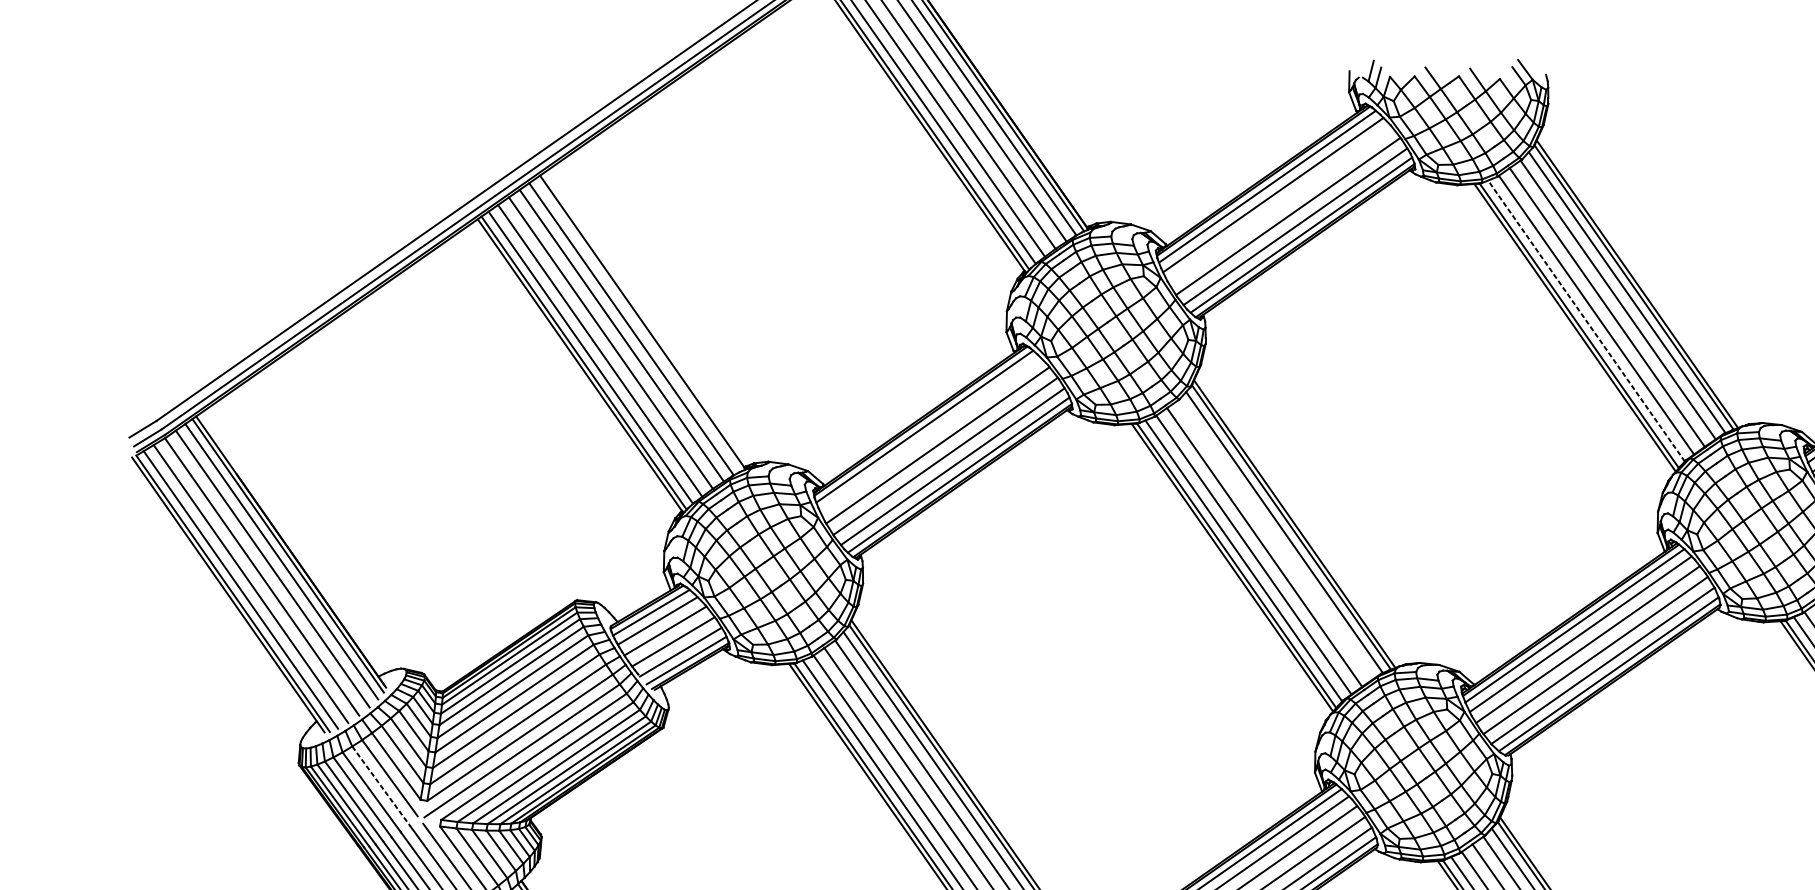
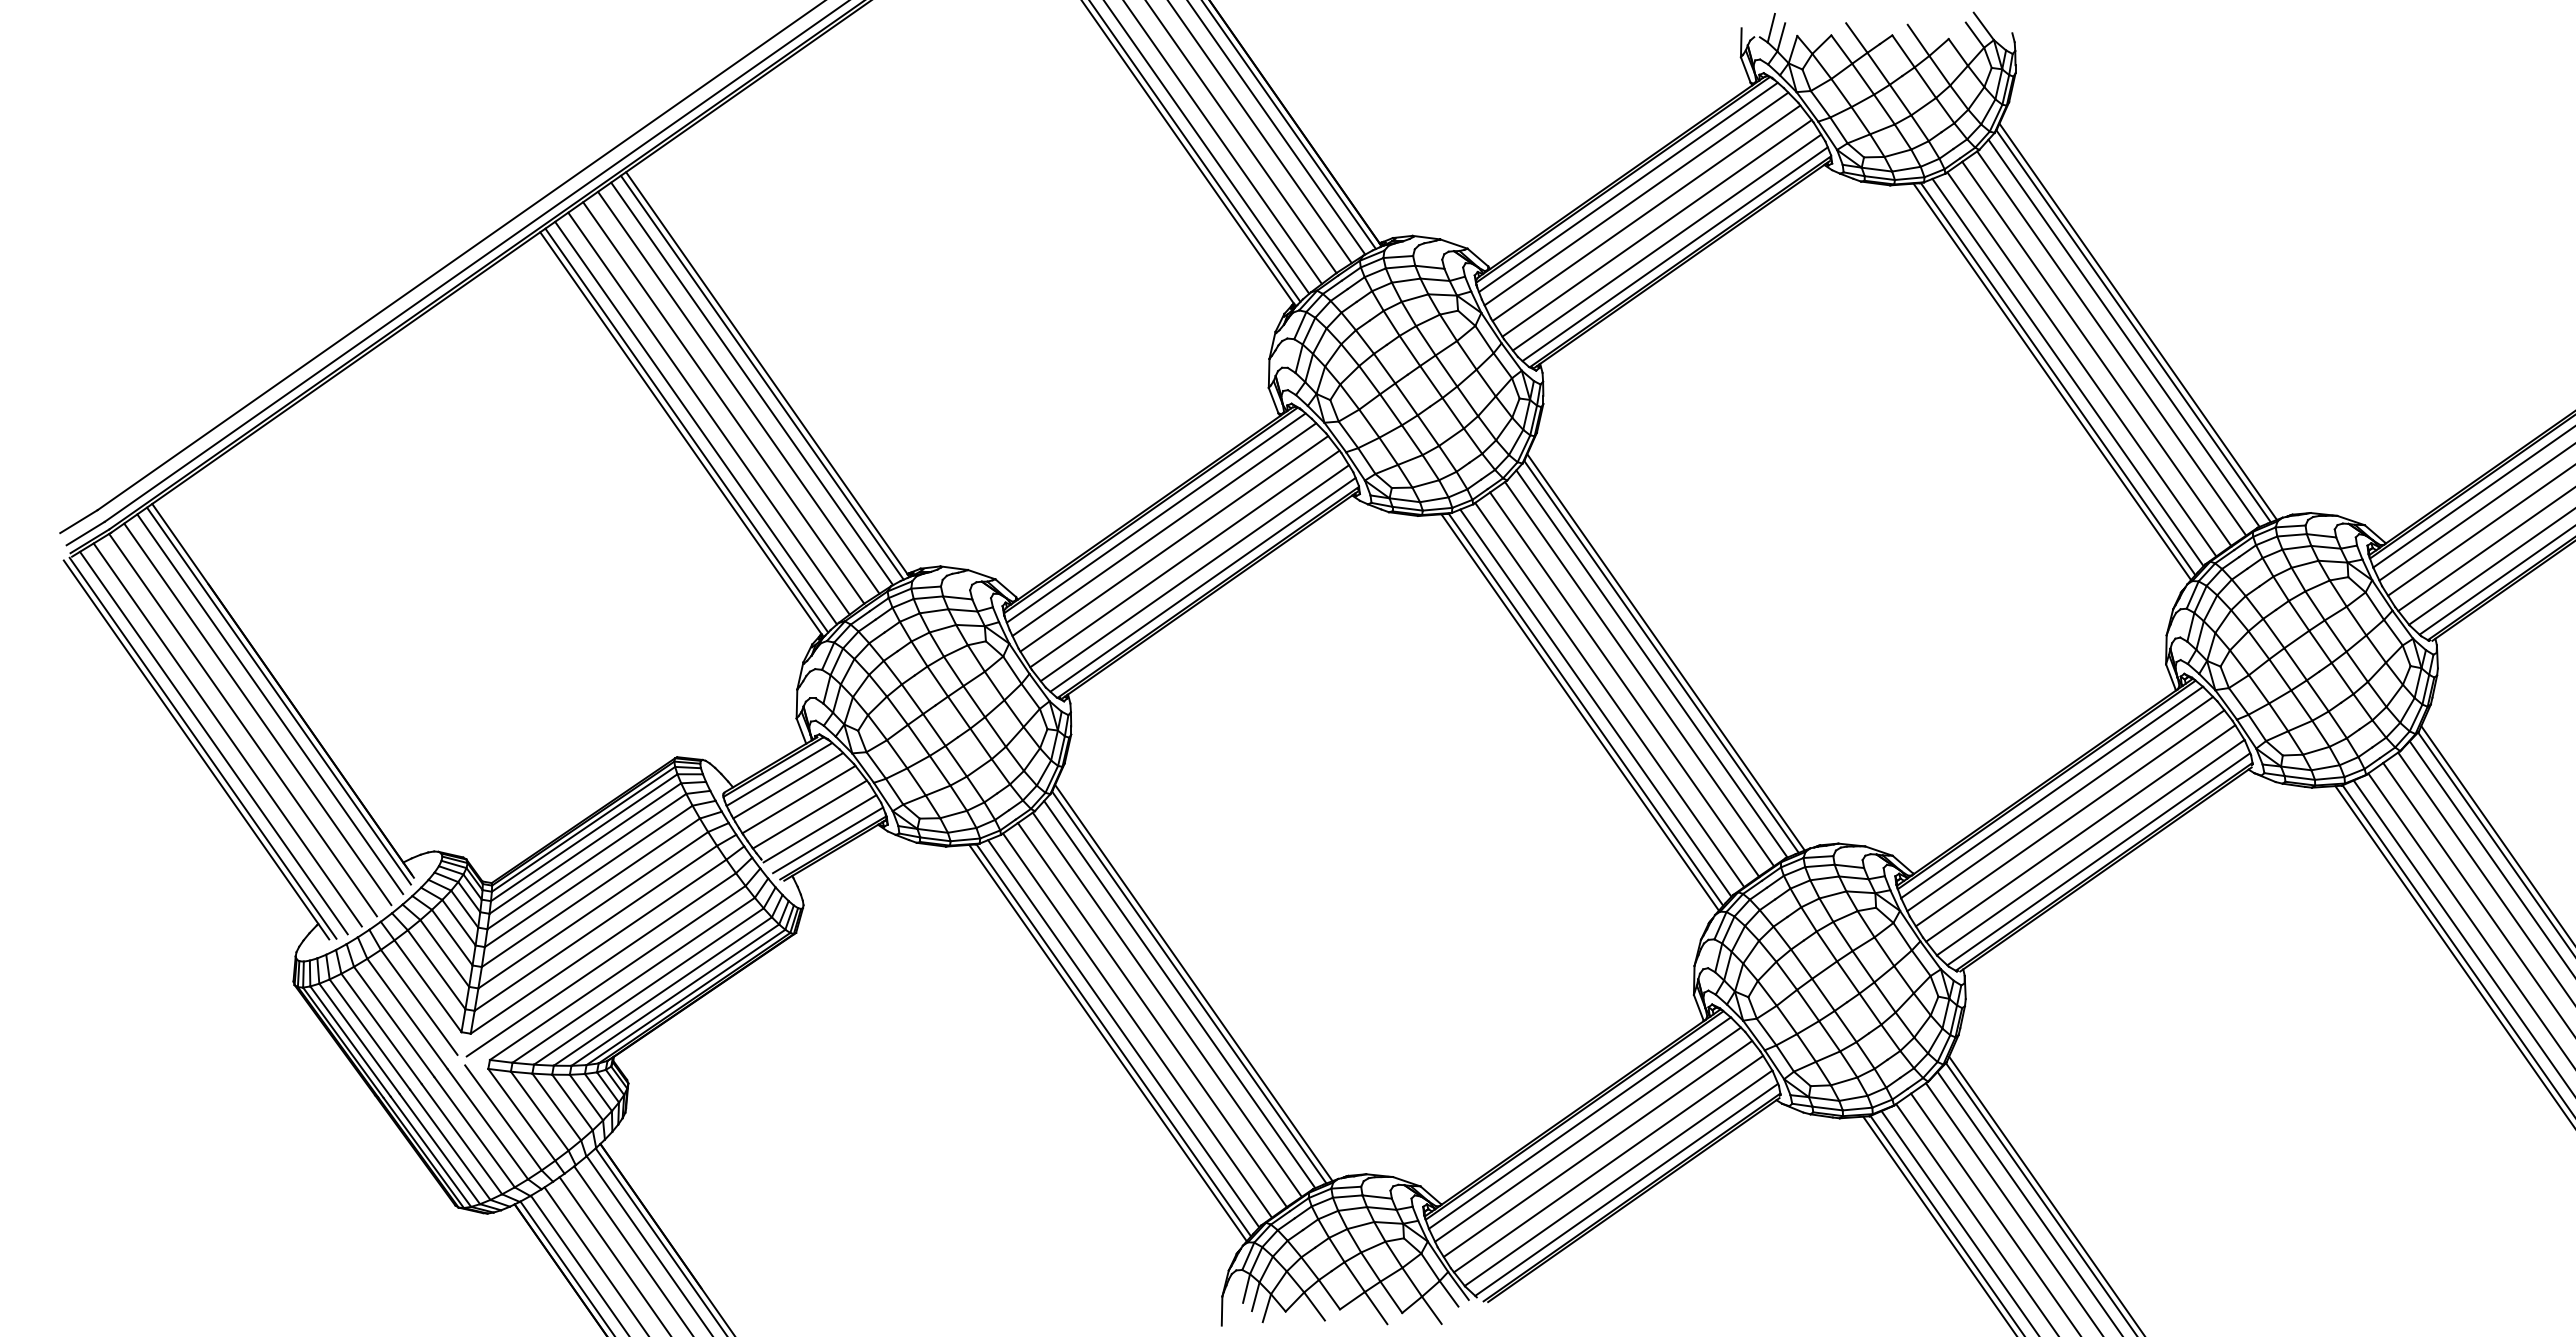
line: (1280, 205) -> (1646, 213), added
line: (1586, 321) -> (2067, 372), dashed -> solid
line: (638, 324) -> (761, 377), added
line: (930, 434) -> (1164, 529), added
line: (1275, 540) -> (1639, 674), added
line: (381, 786) -> (407, 1014), dashed -> solid

